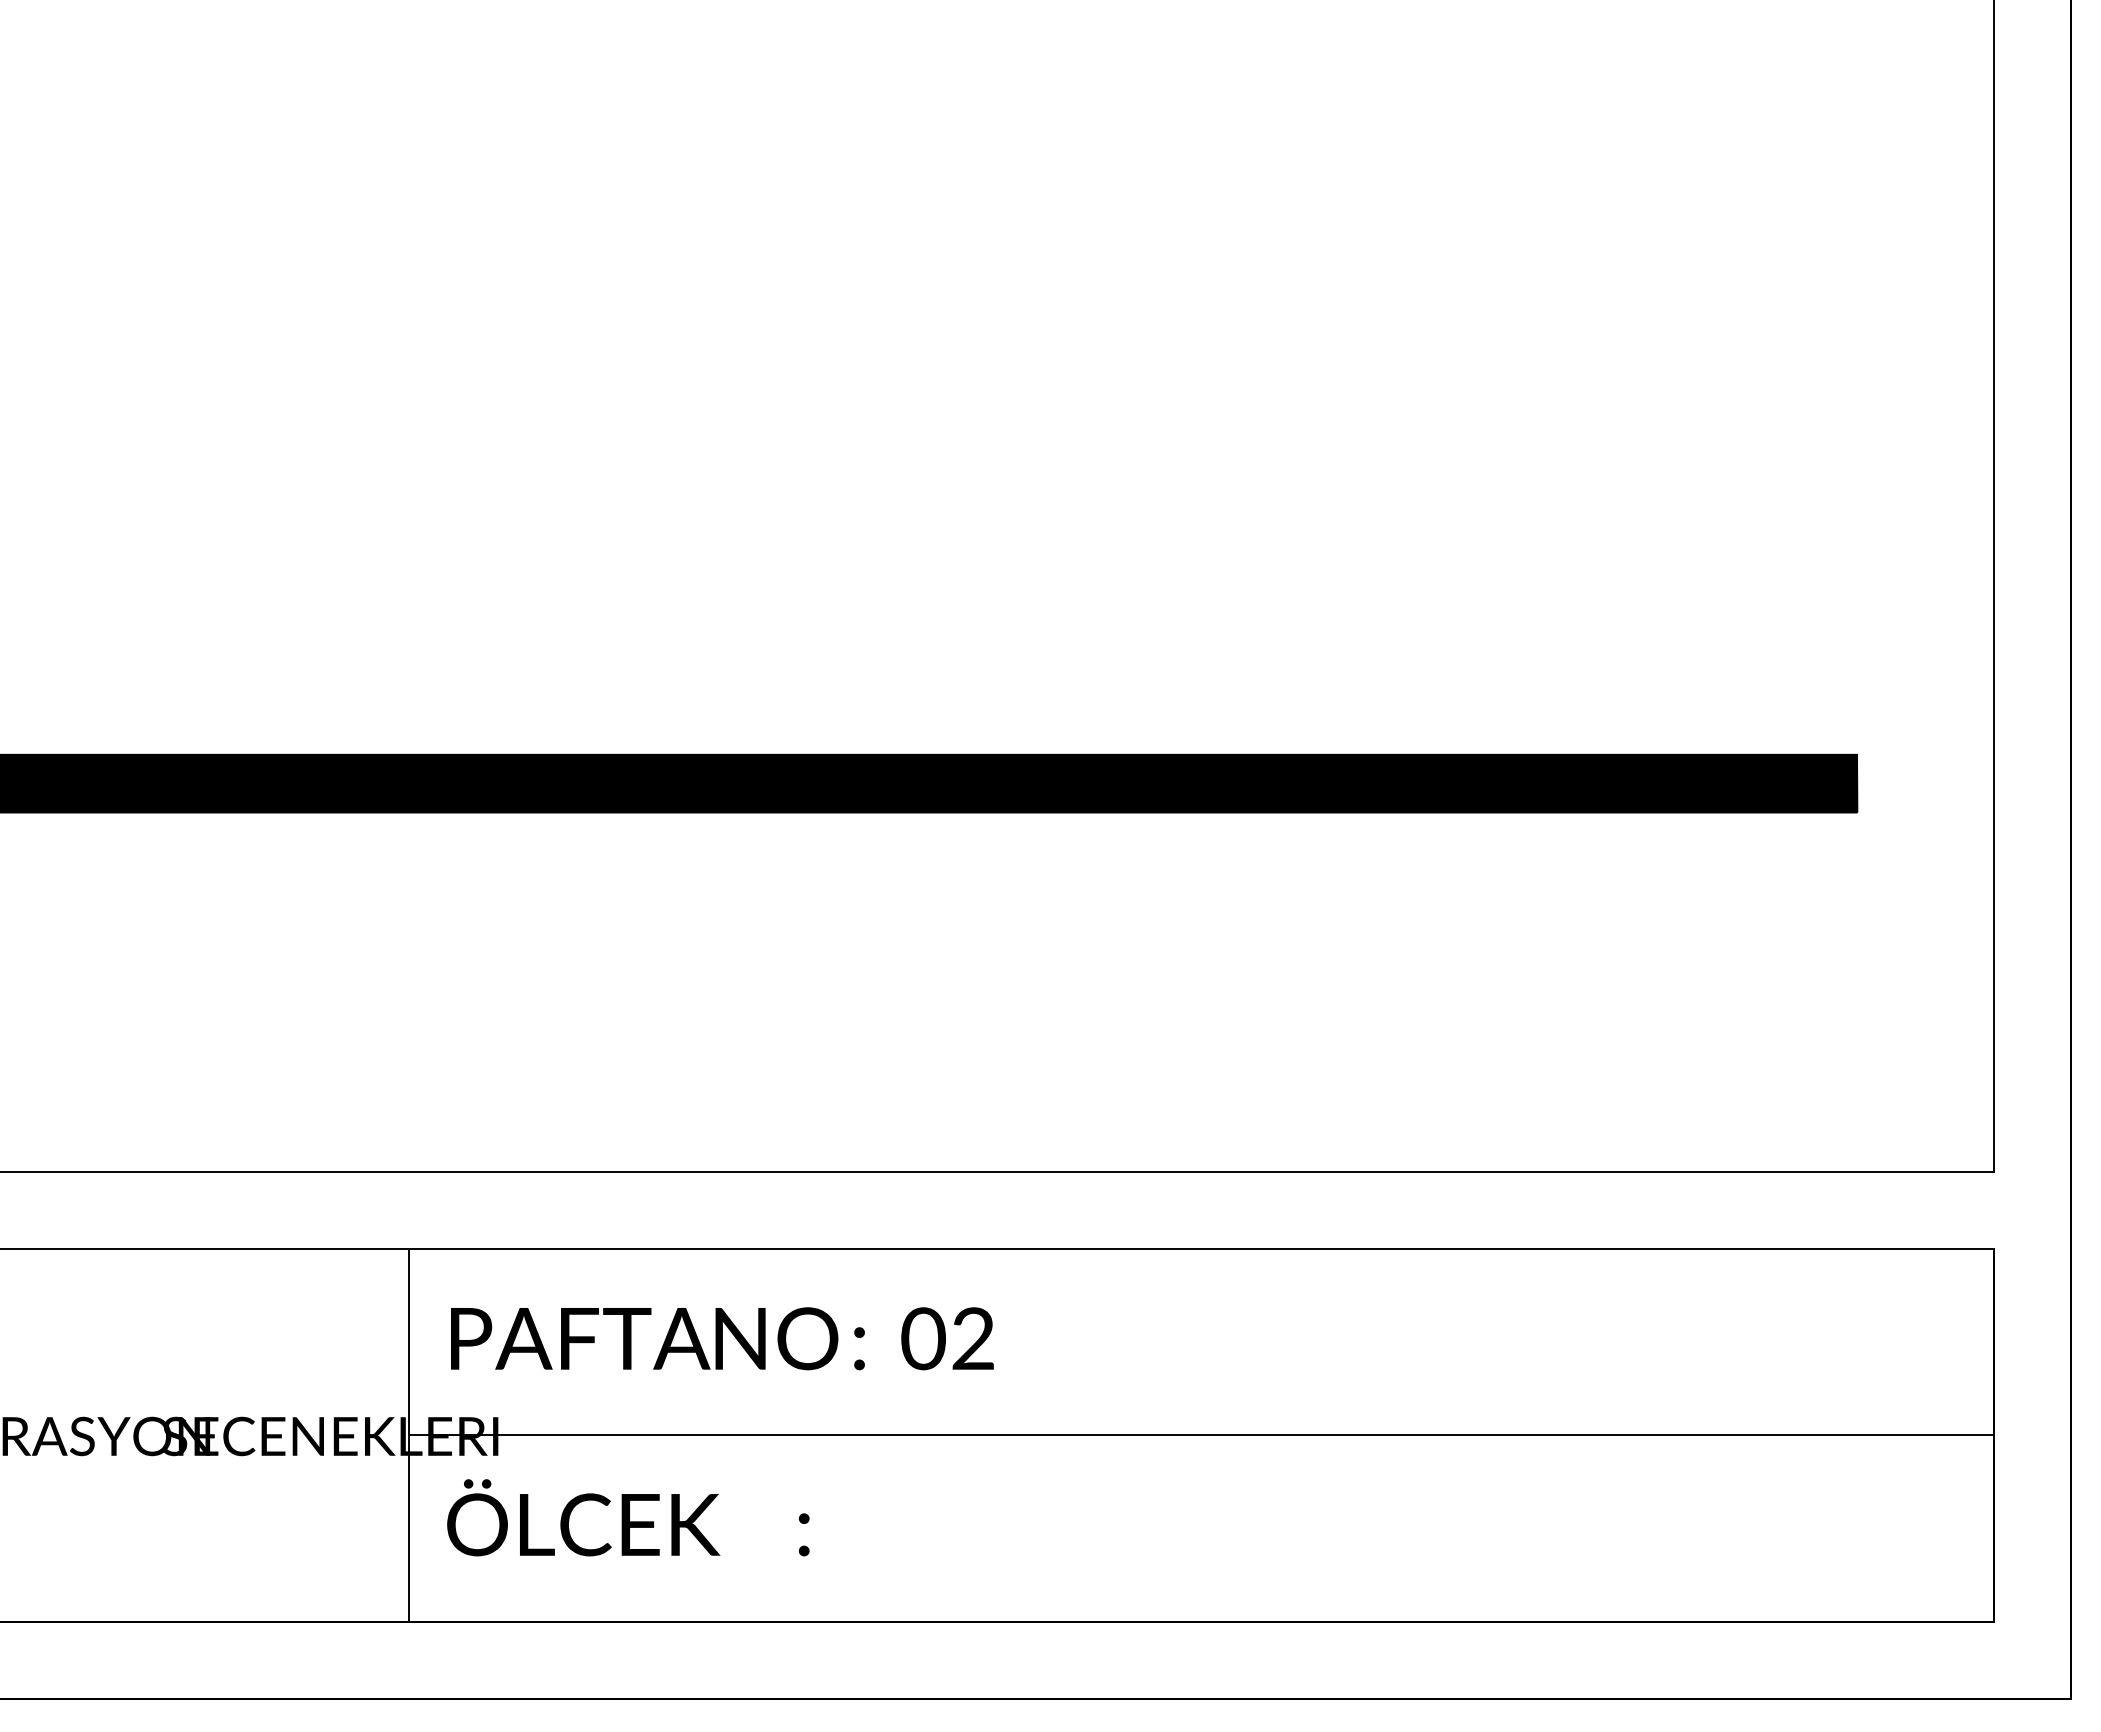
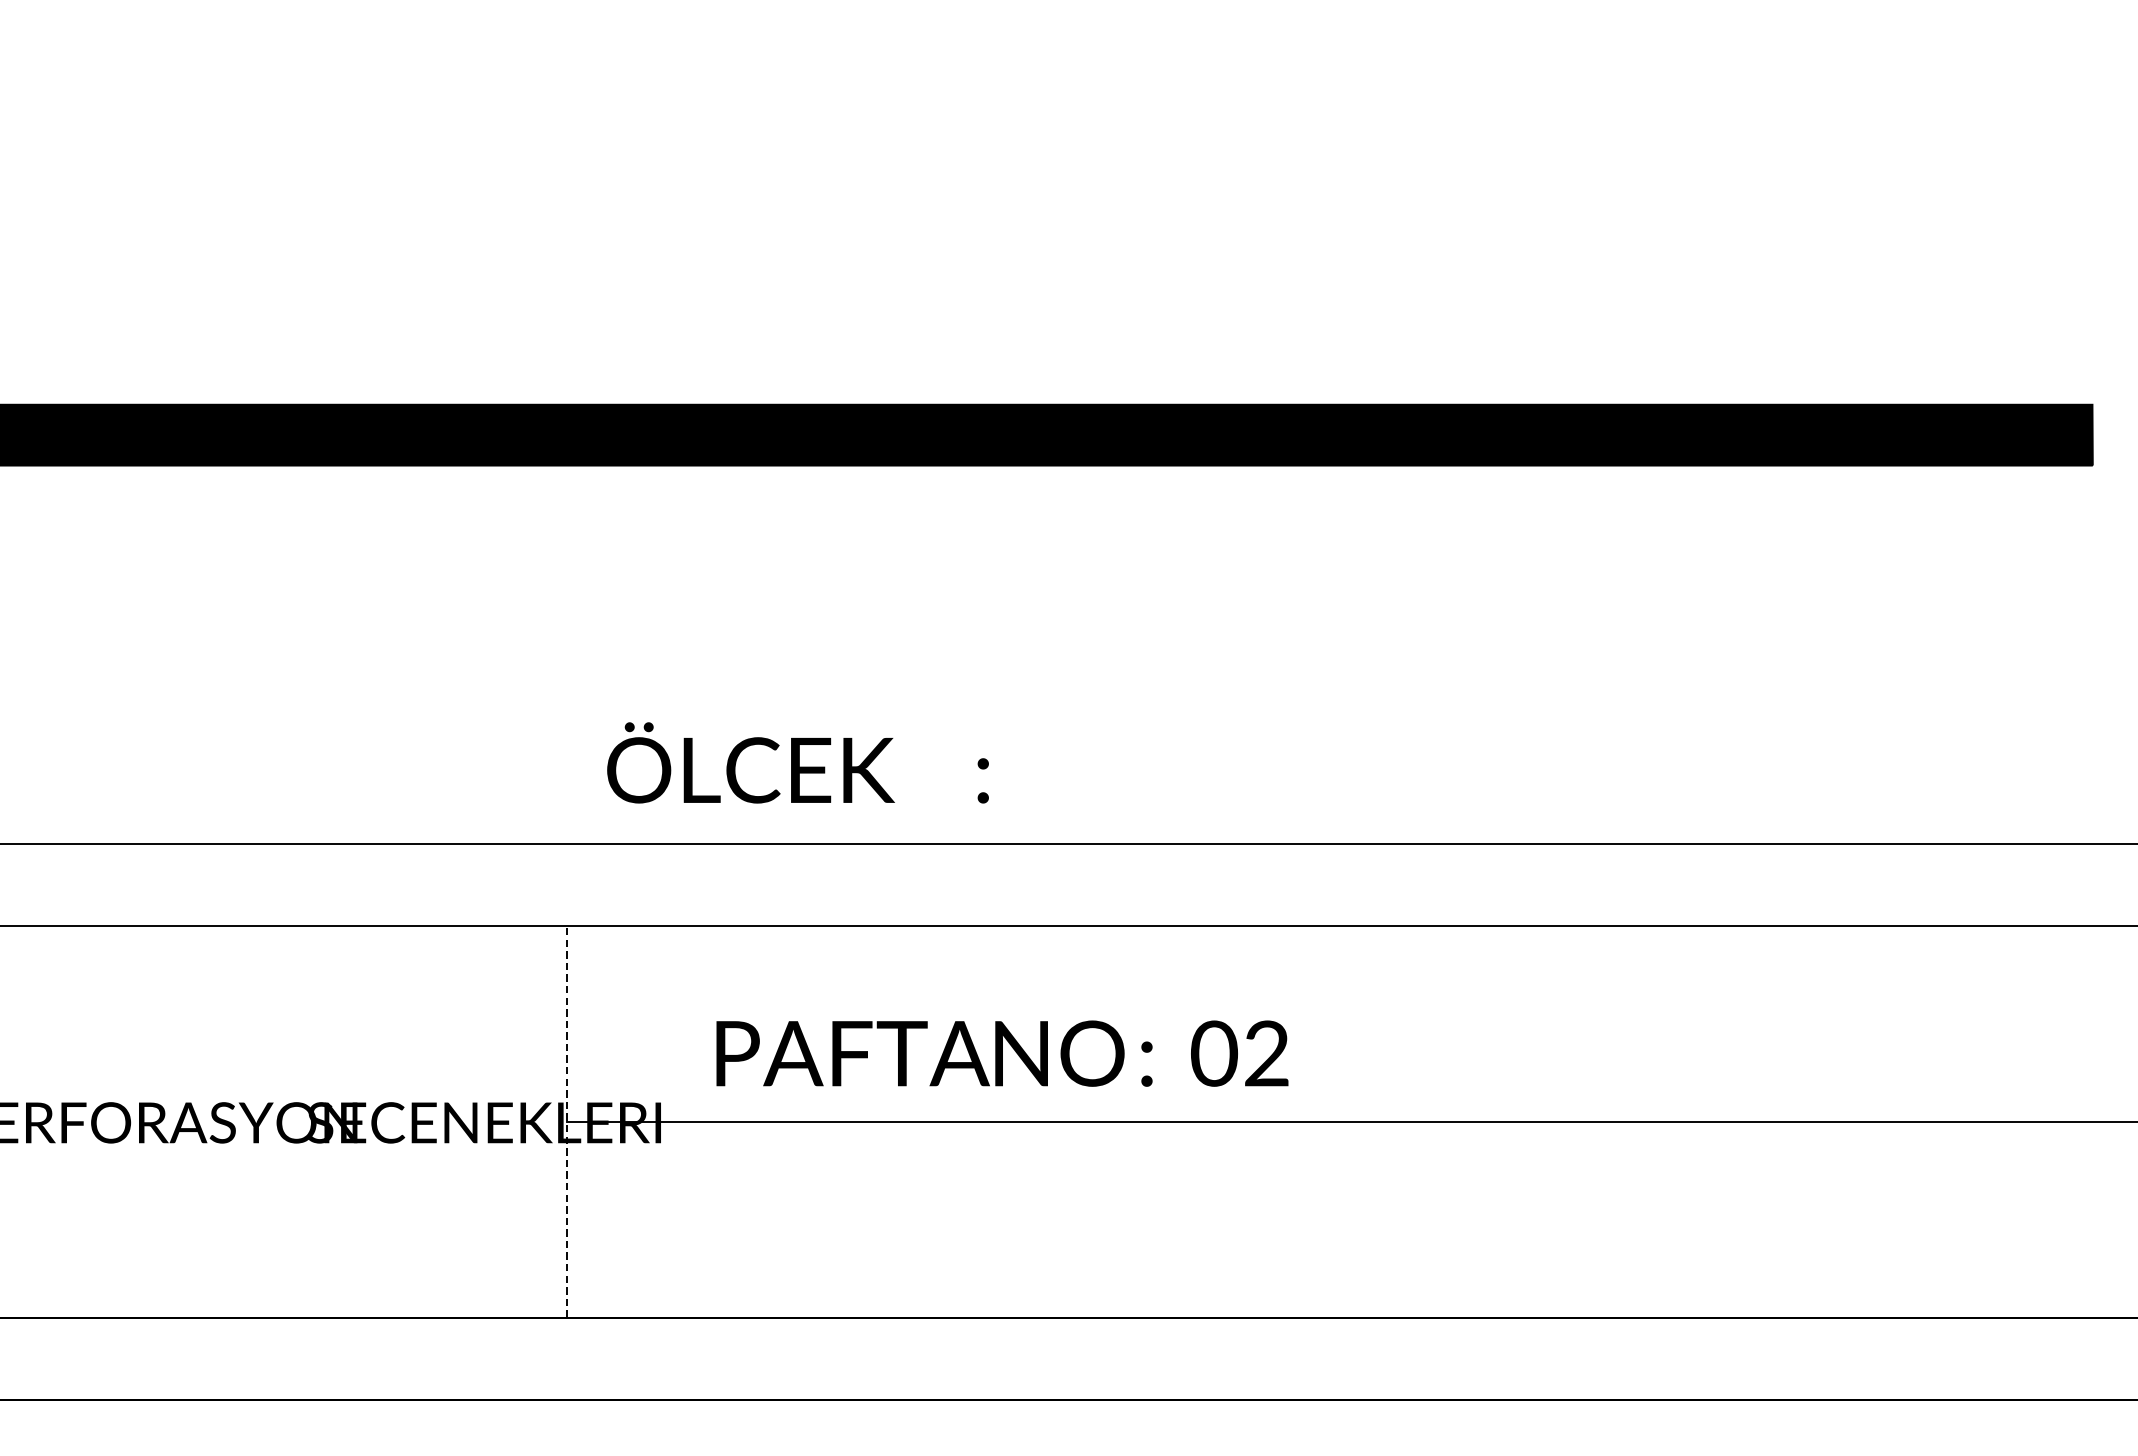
text: (722, 1338) -> (1002, 1053), moved
line: (409, 1434) -> (567, 1120), solid -> dashed
text: (628, 1517) -> (798, 762), moved

